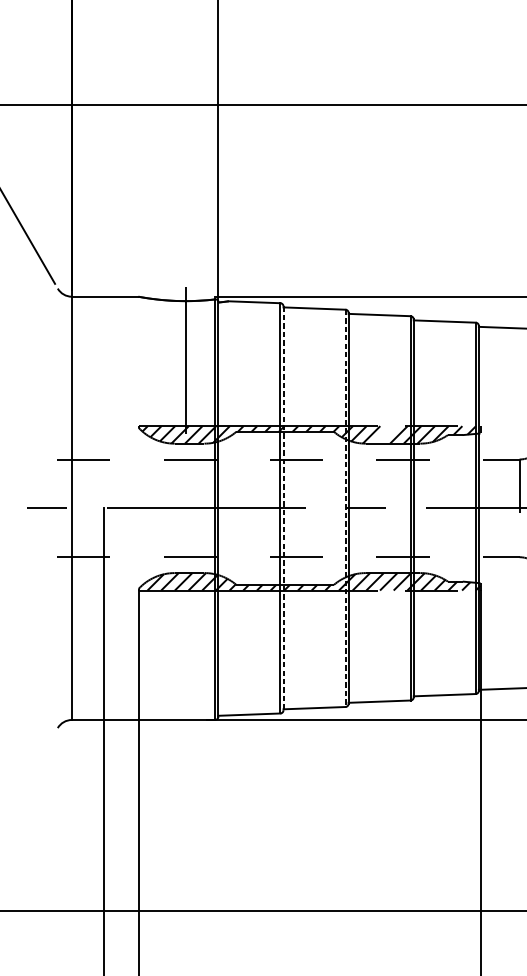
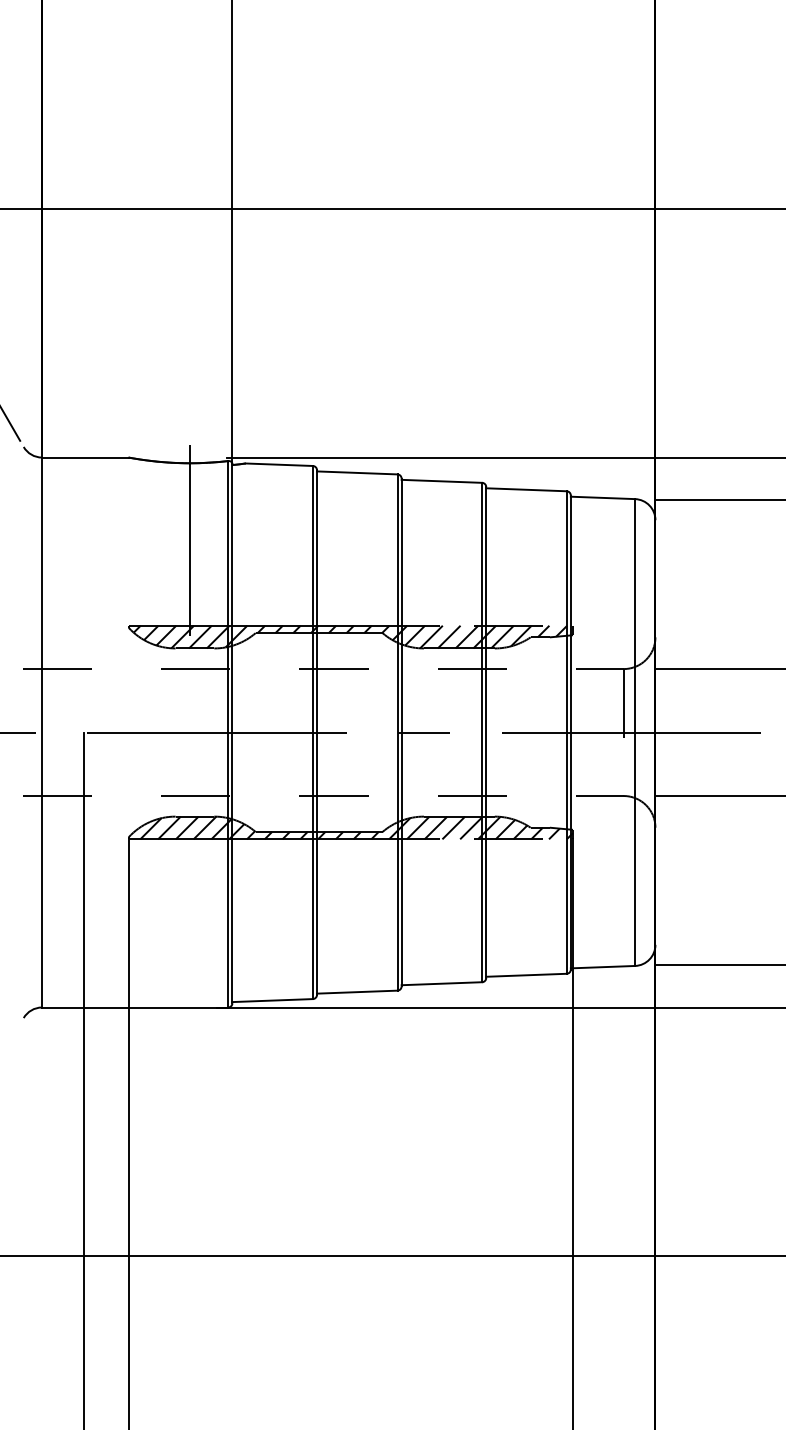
line: (384, 434) -> (448, 636), added
line: (283, 509) -> (317, 733), dashed -> solid
line: (345, 509) -> (397, 733), dashed -> solid

